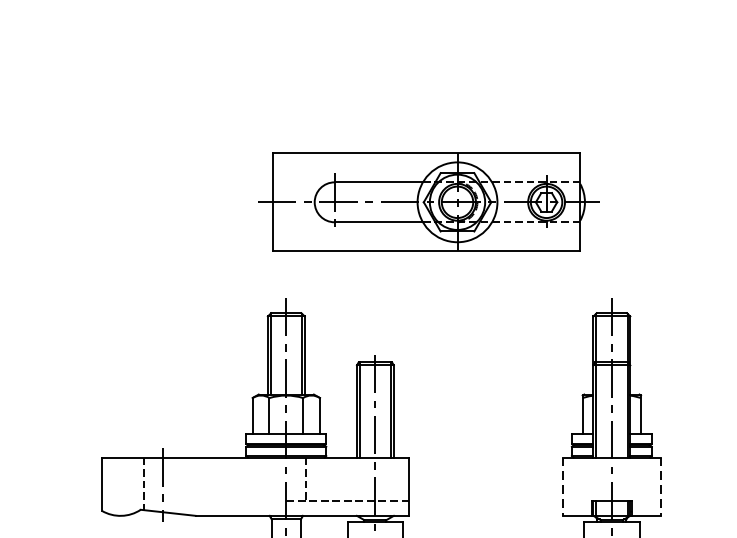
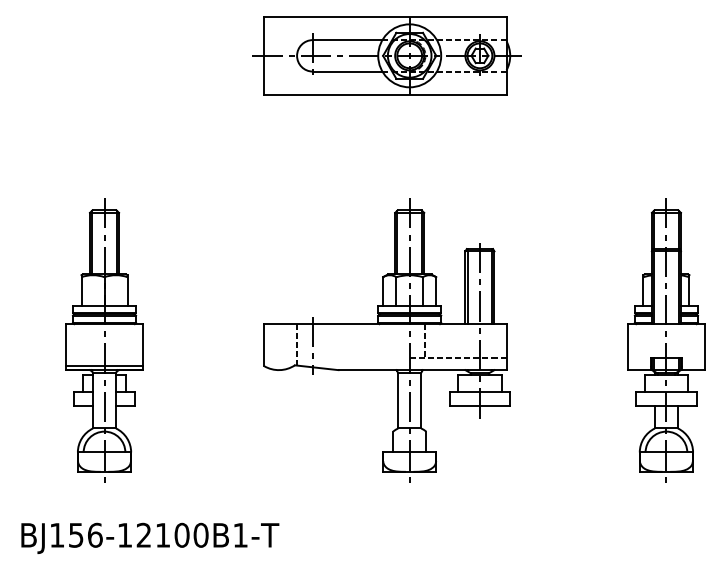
part: (428, 201) -> (386, 55), moved
line: (562, 487) -> (627, 347), dashed -> solid
line: (661, 487) -> (705, 347), dashed -> solid

